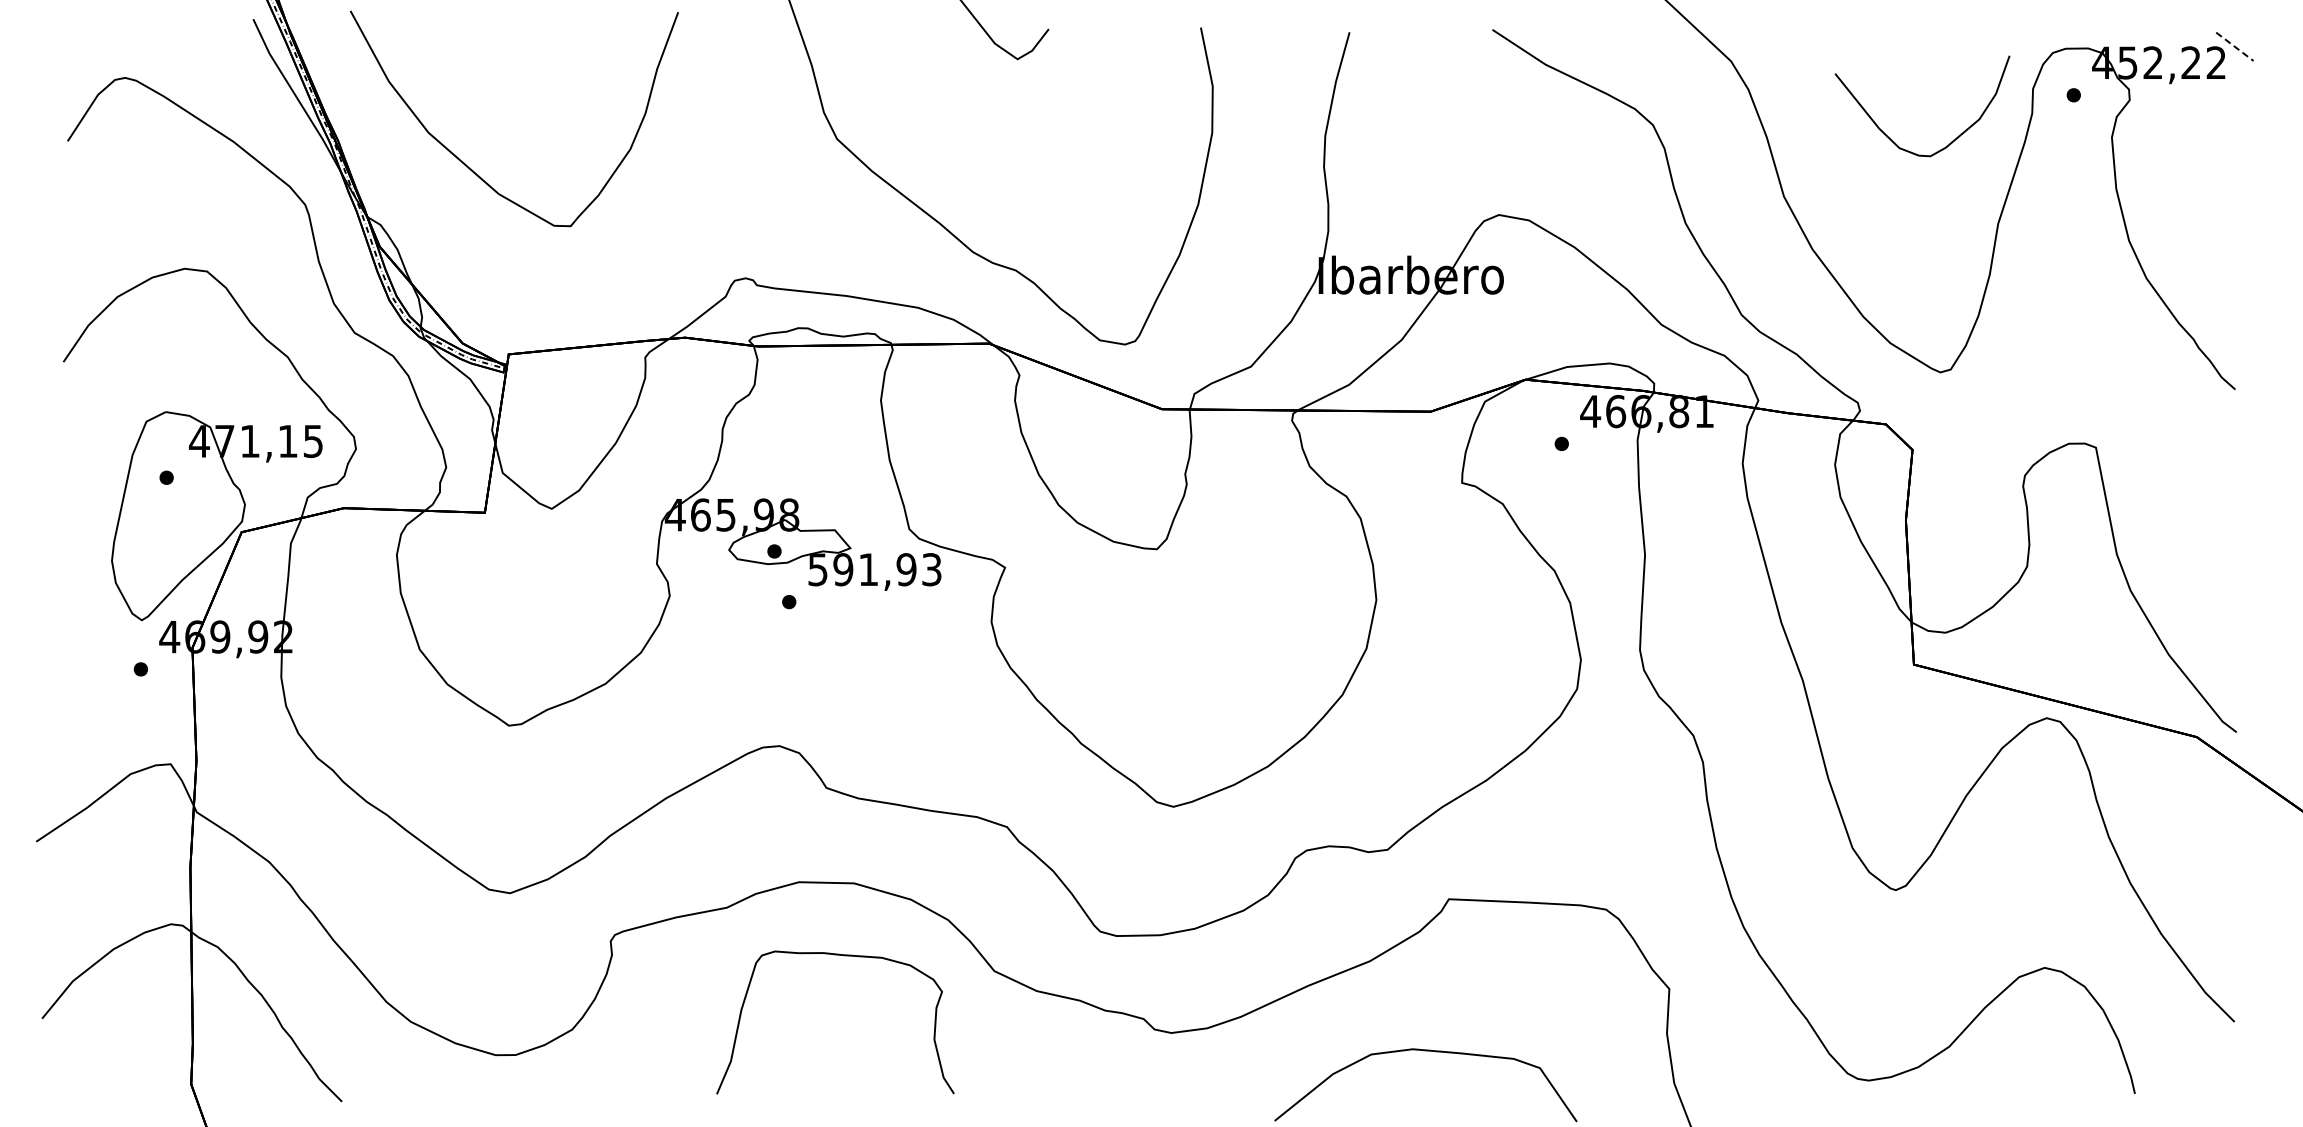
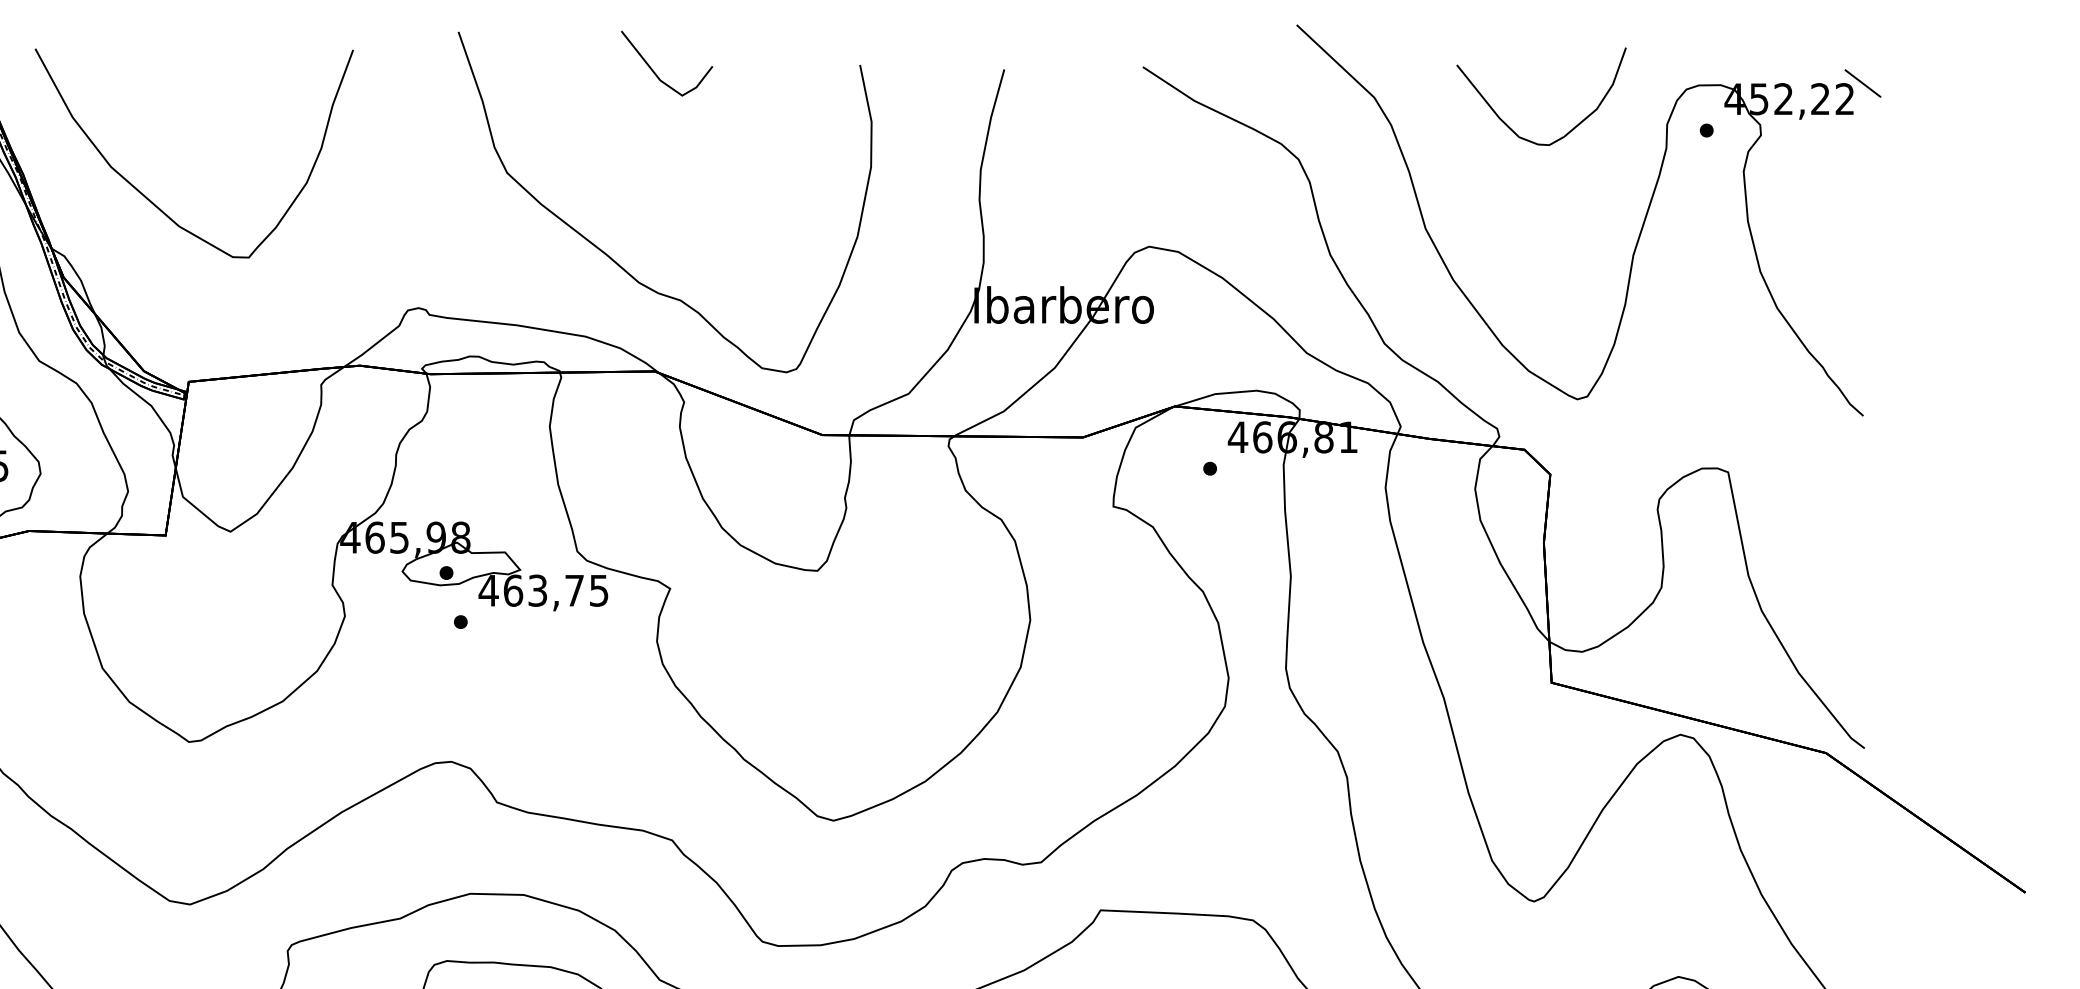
line: (2235, 47) -> (1863, 84), dashed -> solid
curve: (1894, 141) -> (1514, 130), moved
text: (874, 569) -> (543, 590), 591,93 -> 463,75

